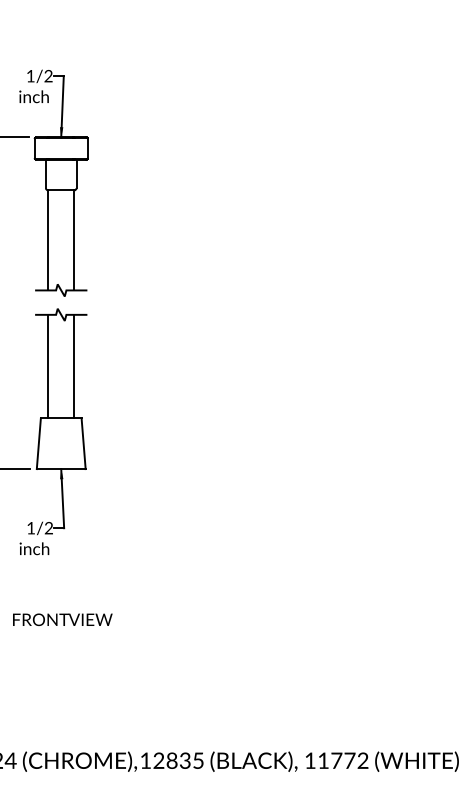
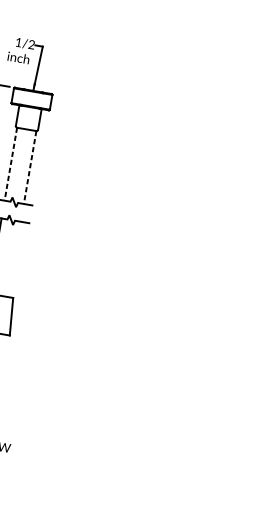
line: (48, 240) -> (11, 164), solid -> dashed
line: (74, 240) -> (30, 167), solid -> dashed
line: (74, 366) -> (14, 259), removed

